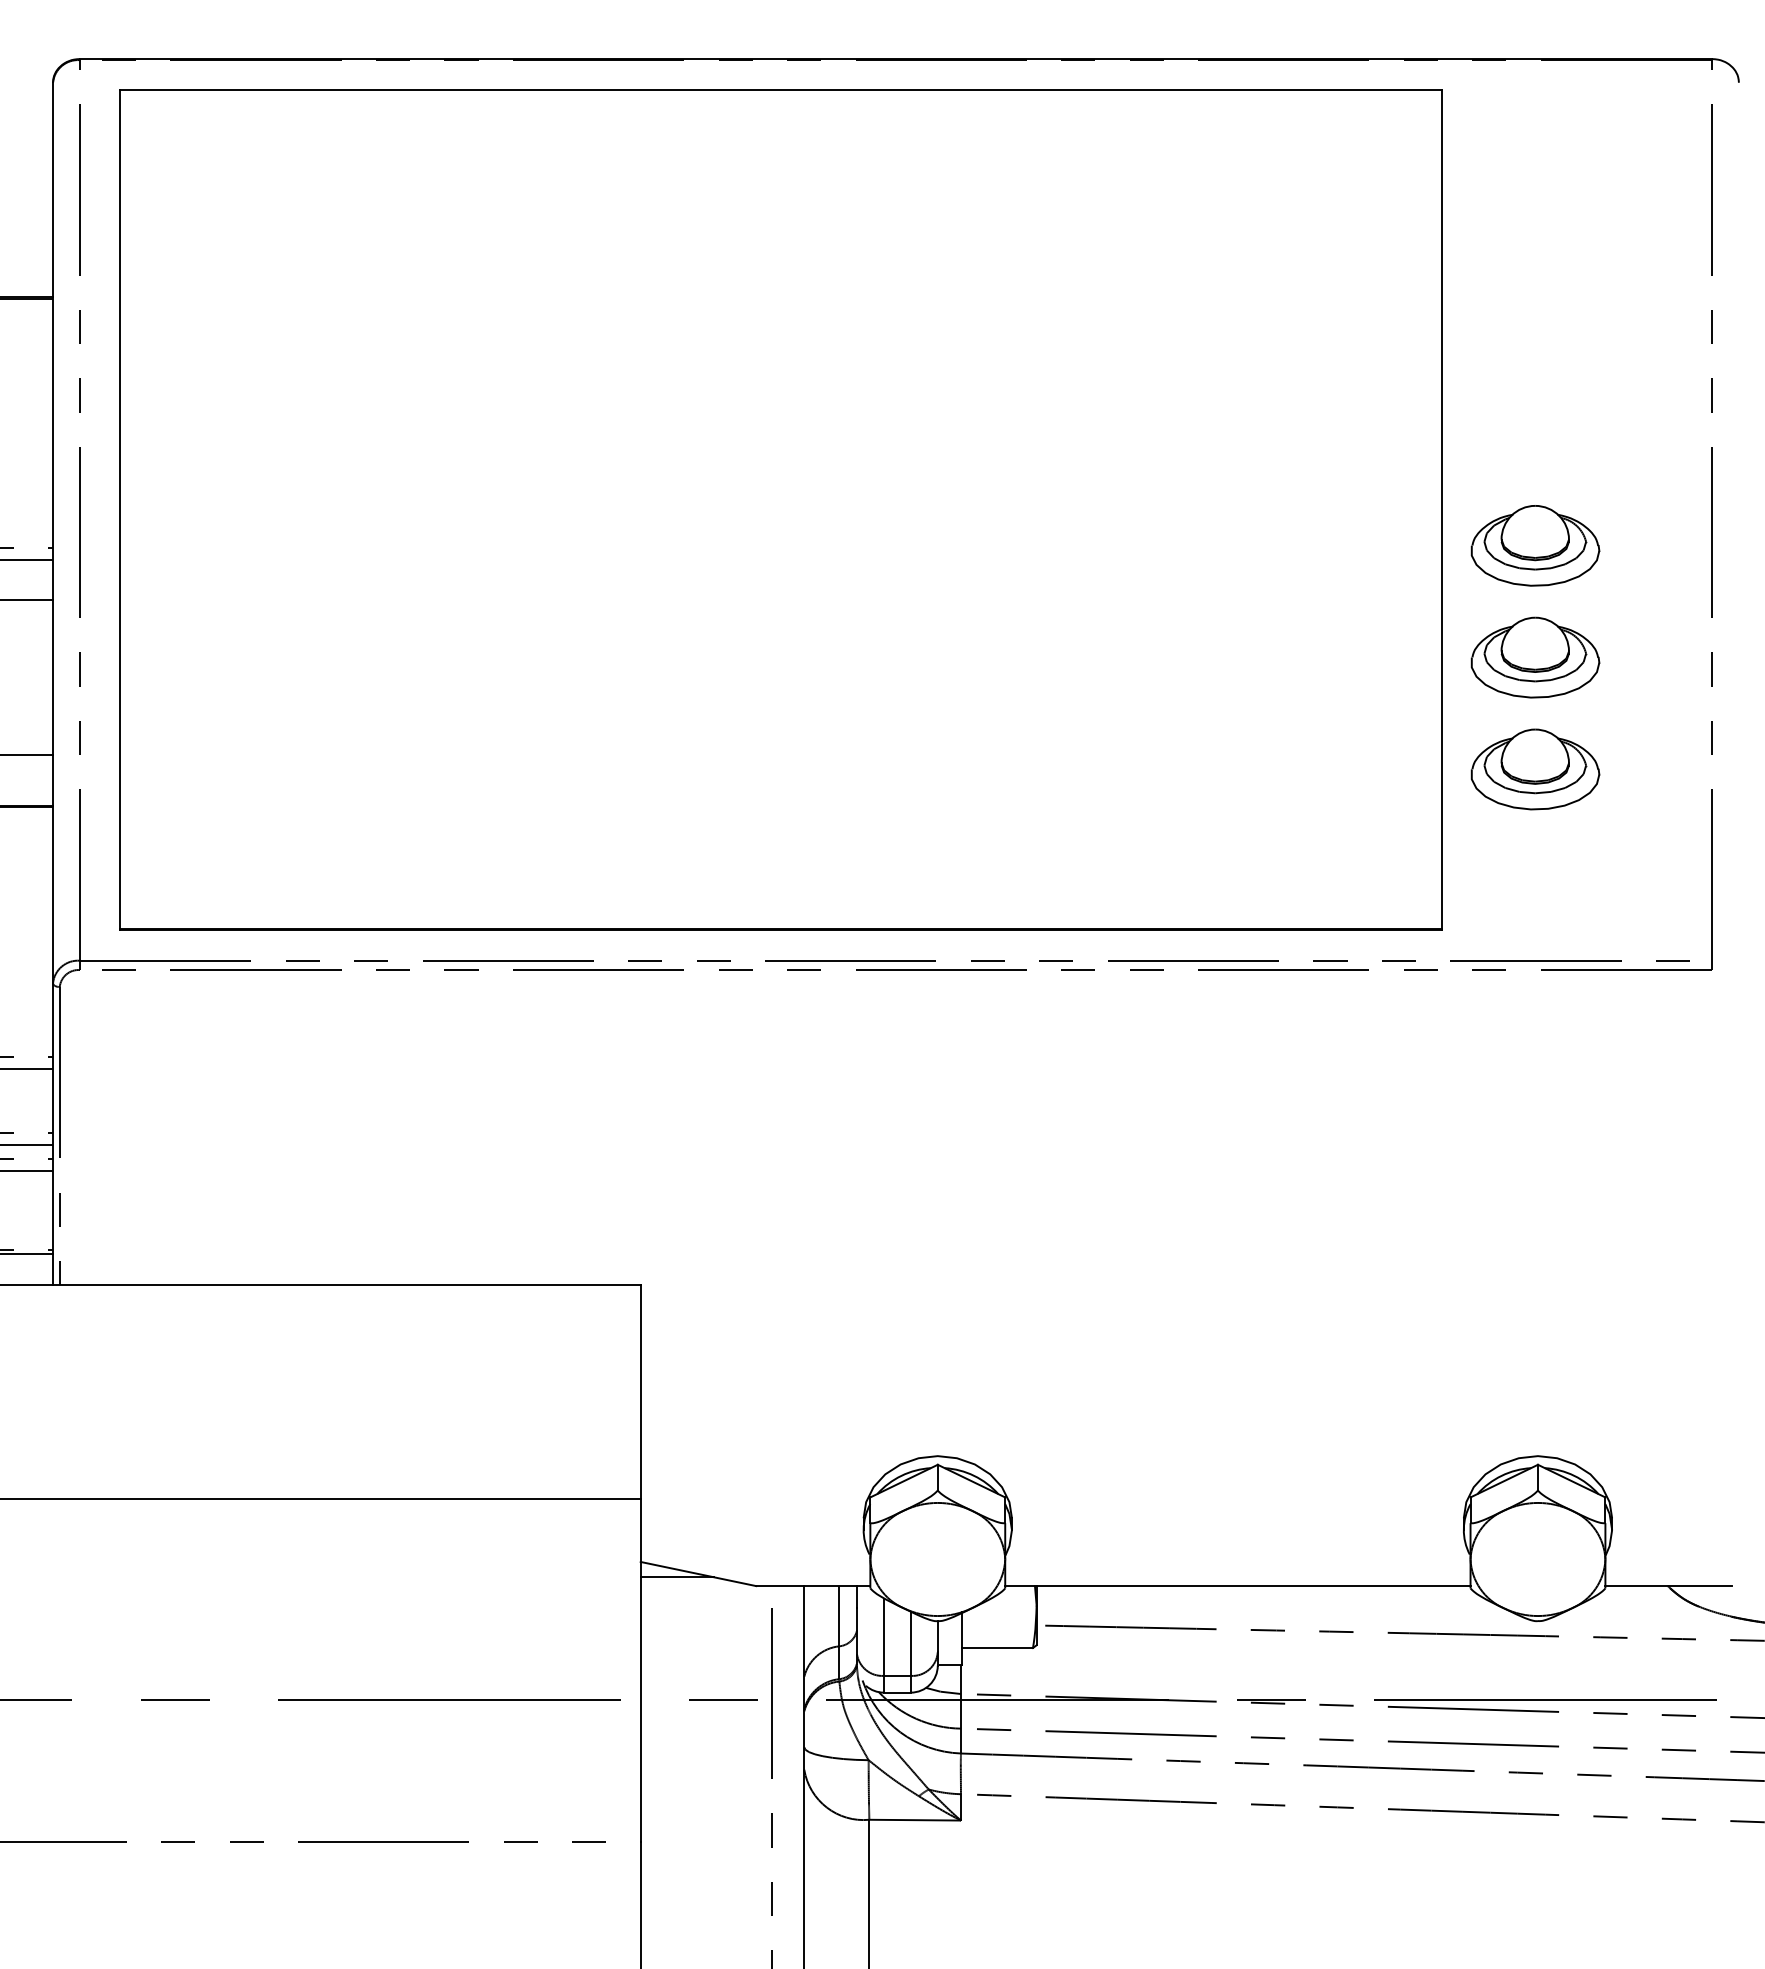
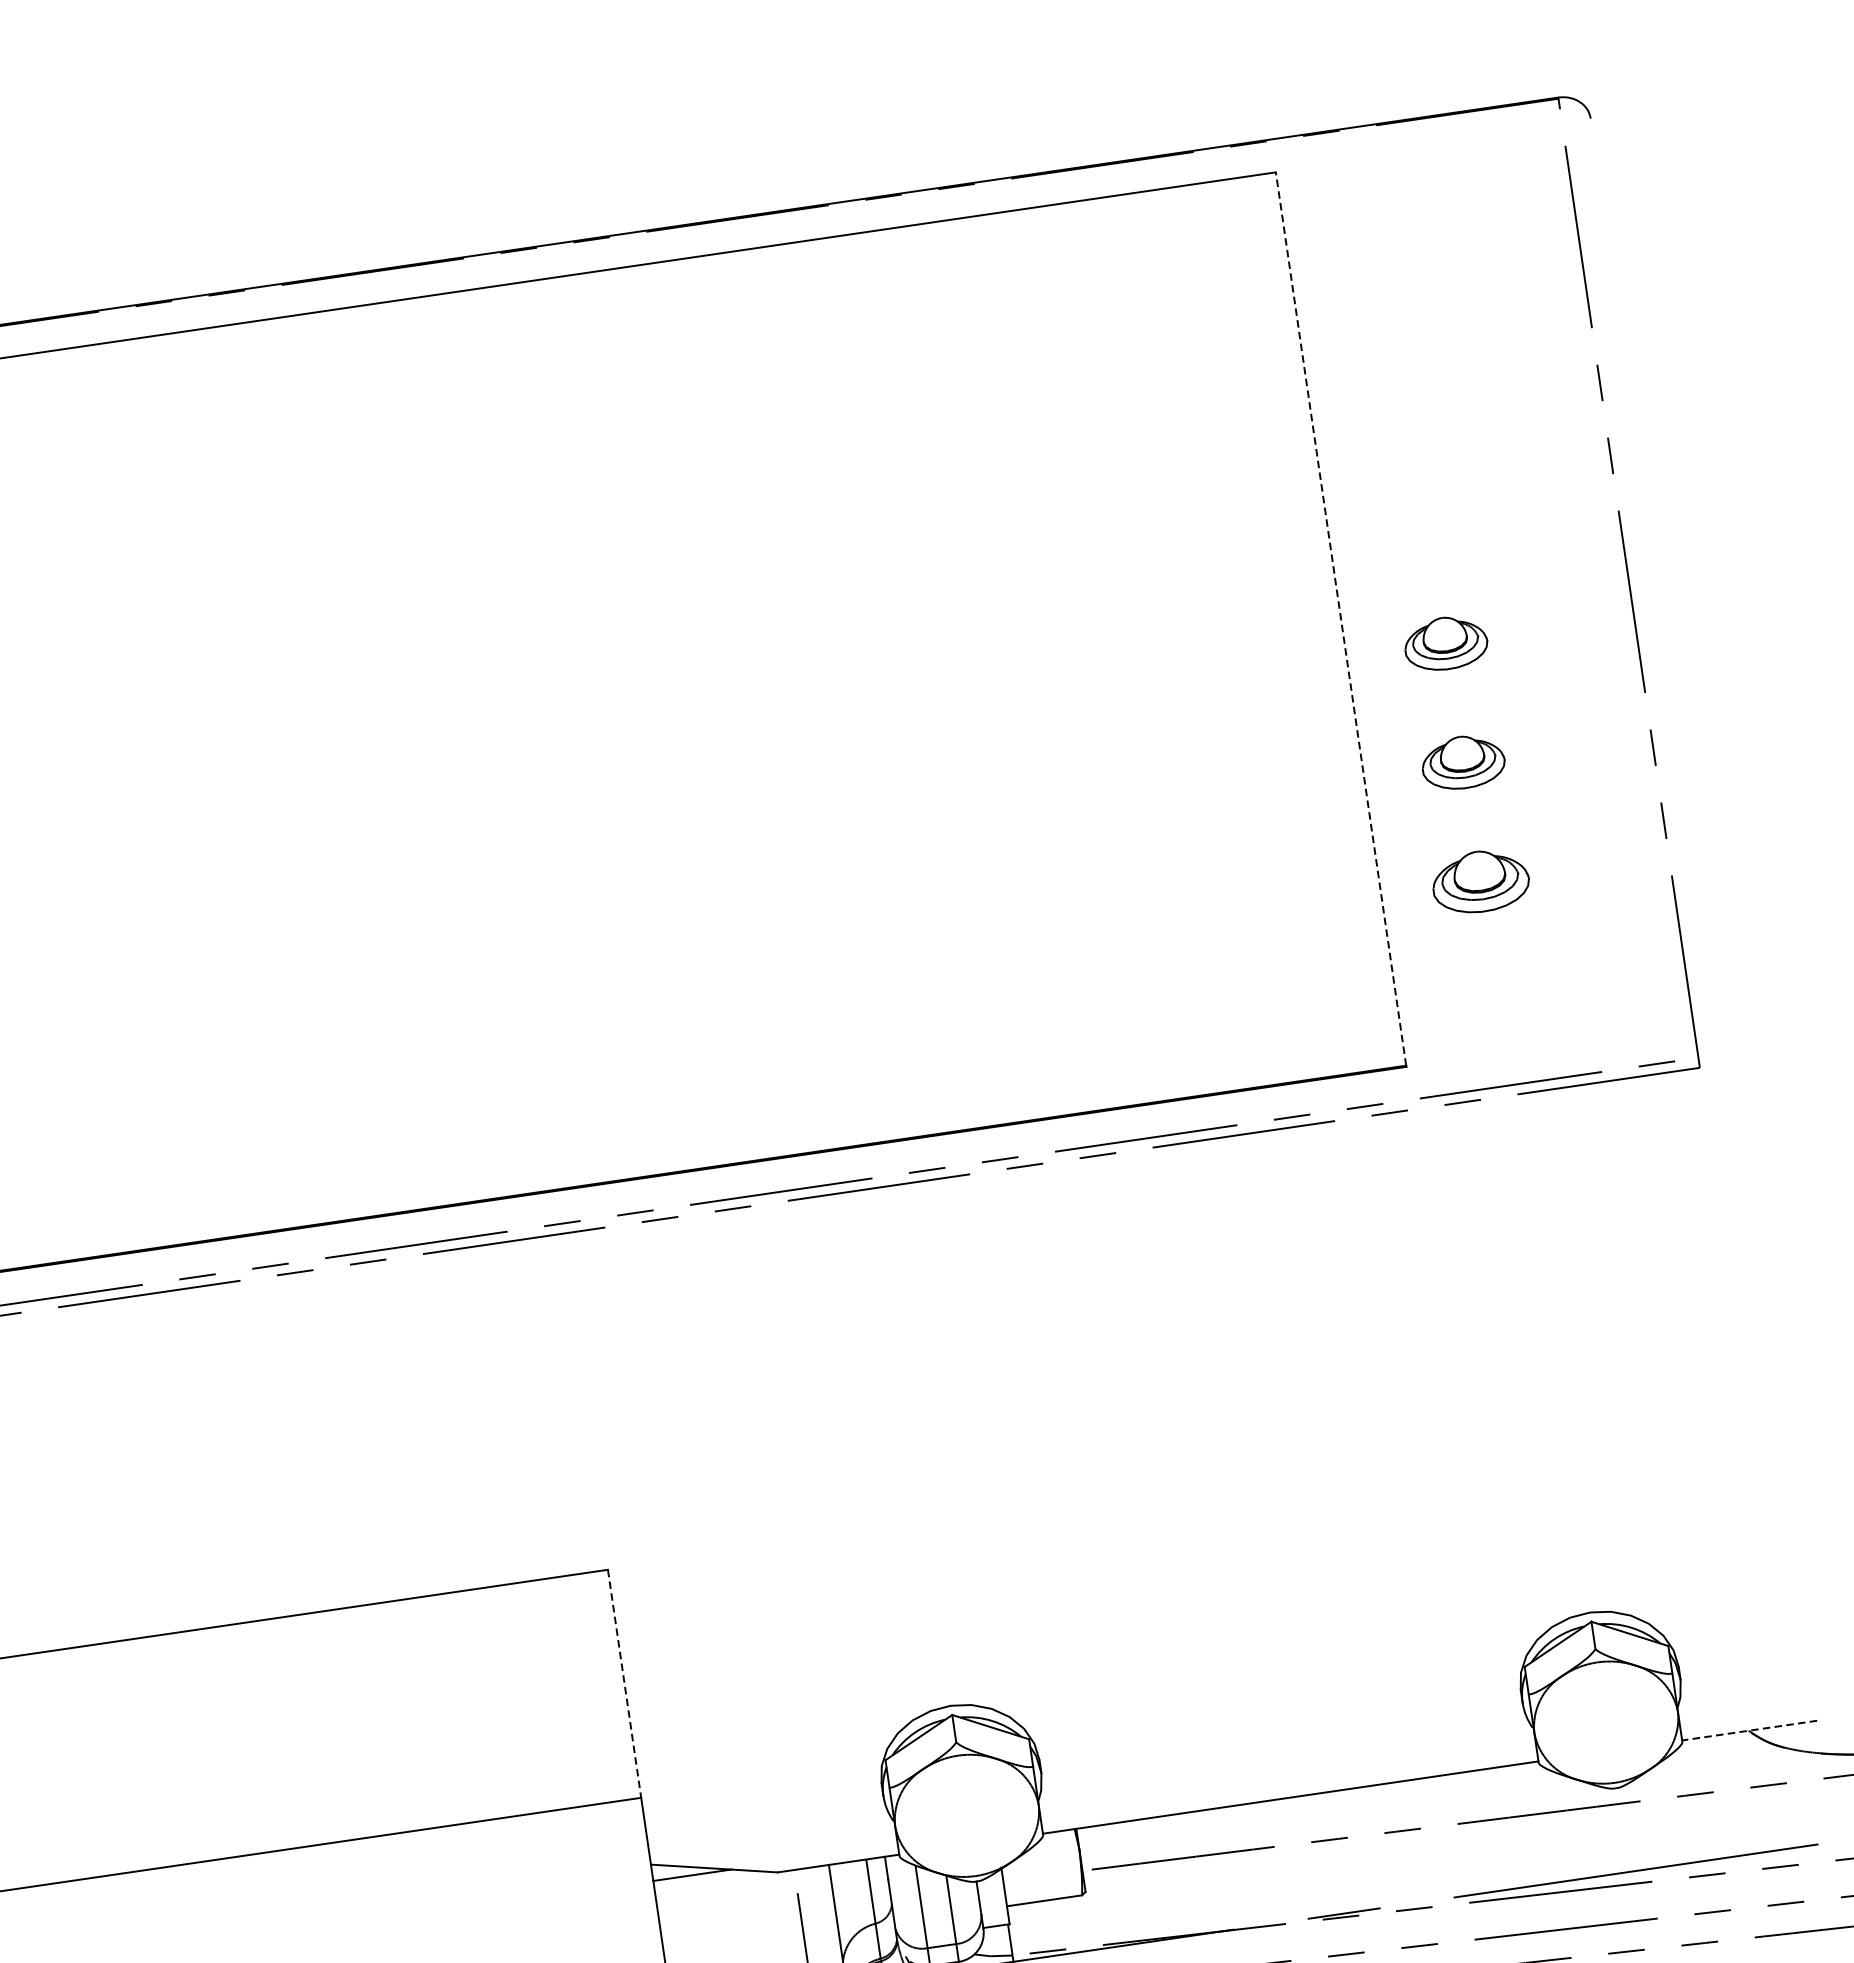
line: (1442, 508) -> (1341, 618), solid -> dashed
part: (1535, 545) -> (1446, 643), size x0.6
part: (1535, 657) -> (1463, 762), size x0.6
part: (1535, 769) -> (1480, 881), size x0.7
line: (640, 1392) -> (624, 1684), solid -> dashed
line: (1668, 1586) -> (1749, 1731), solid -> dashed

